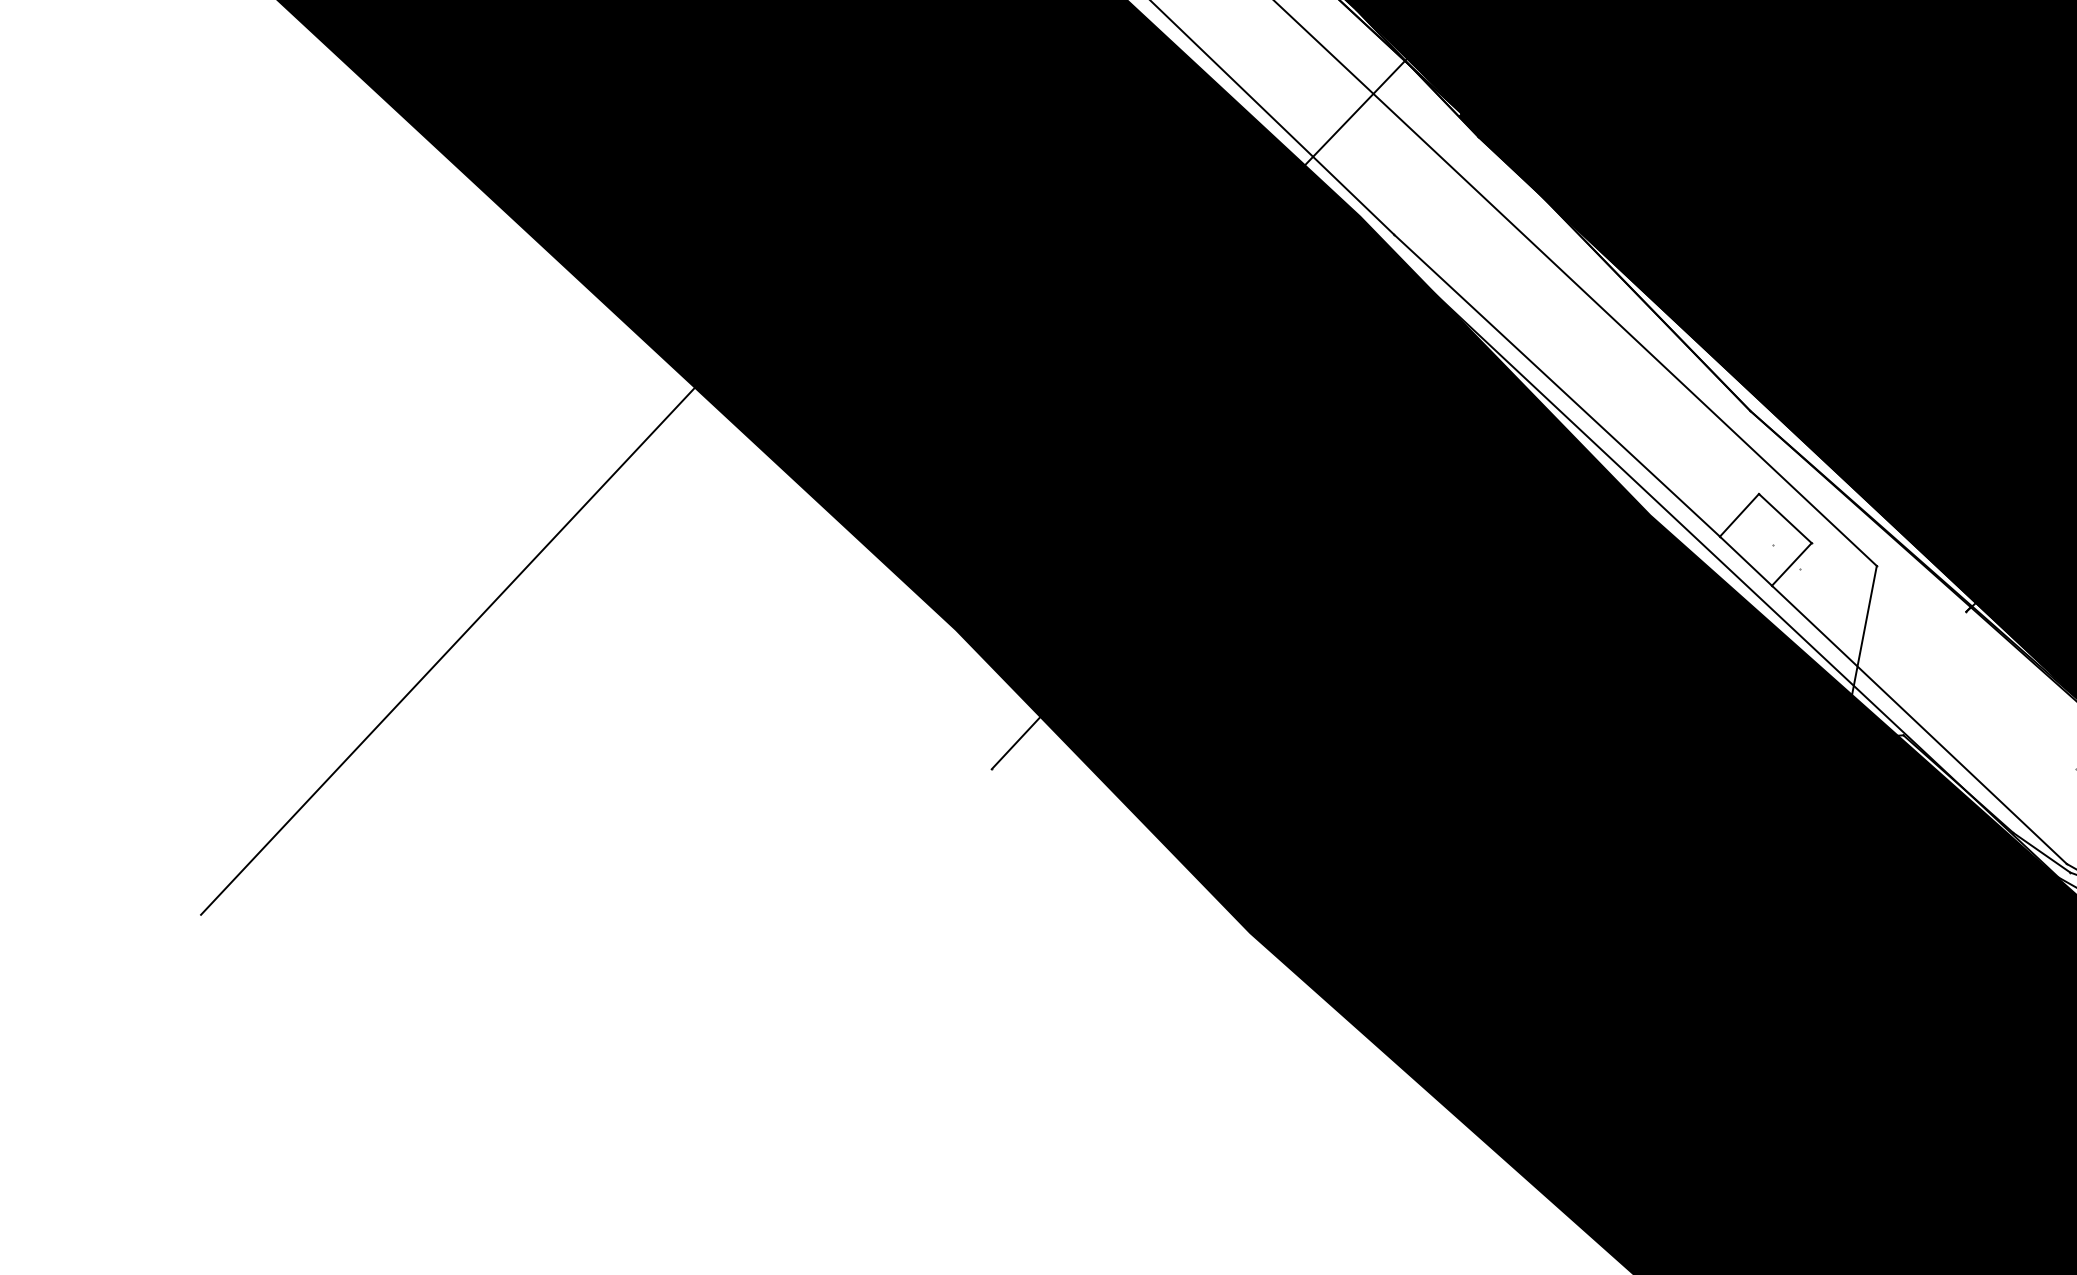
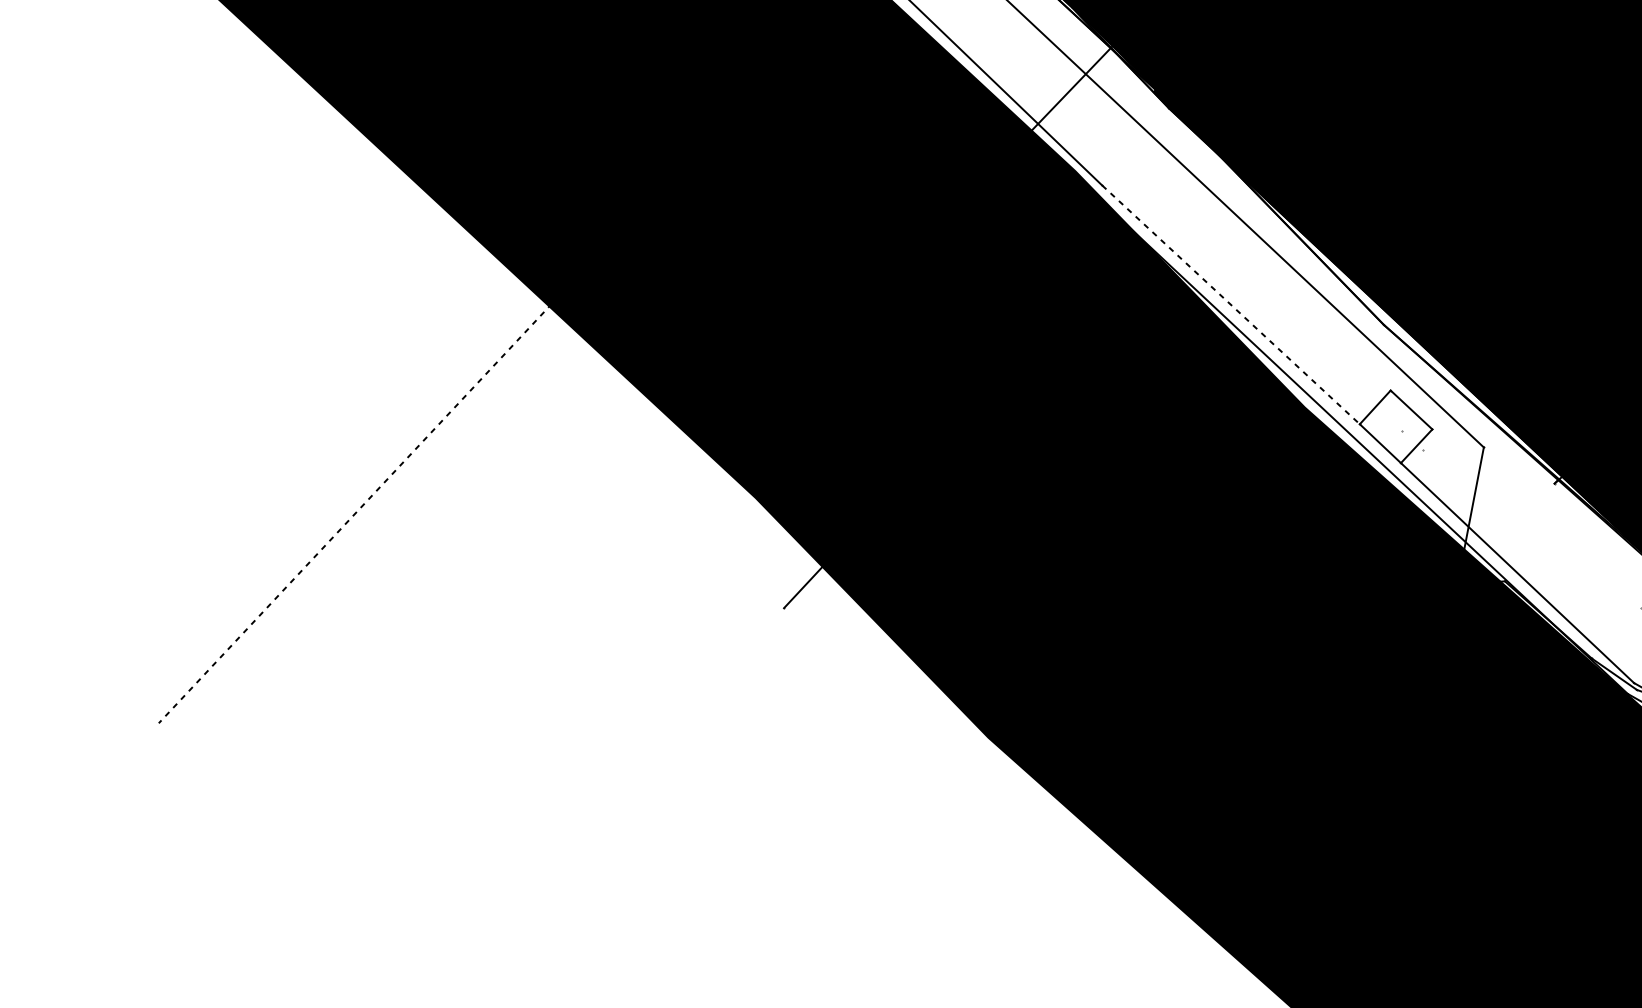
line: (1557, 386) -> (1231, 305), solid -> dashed
line: (464, 634) -> (367, 501), solid -> dashed

